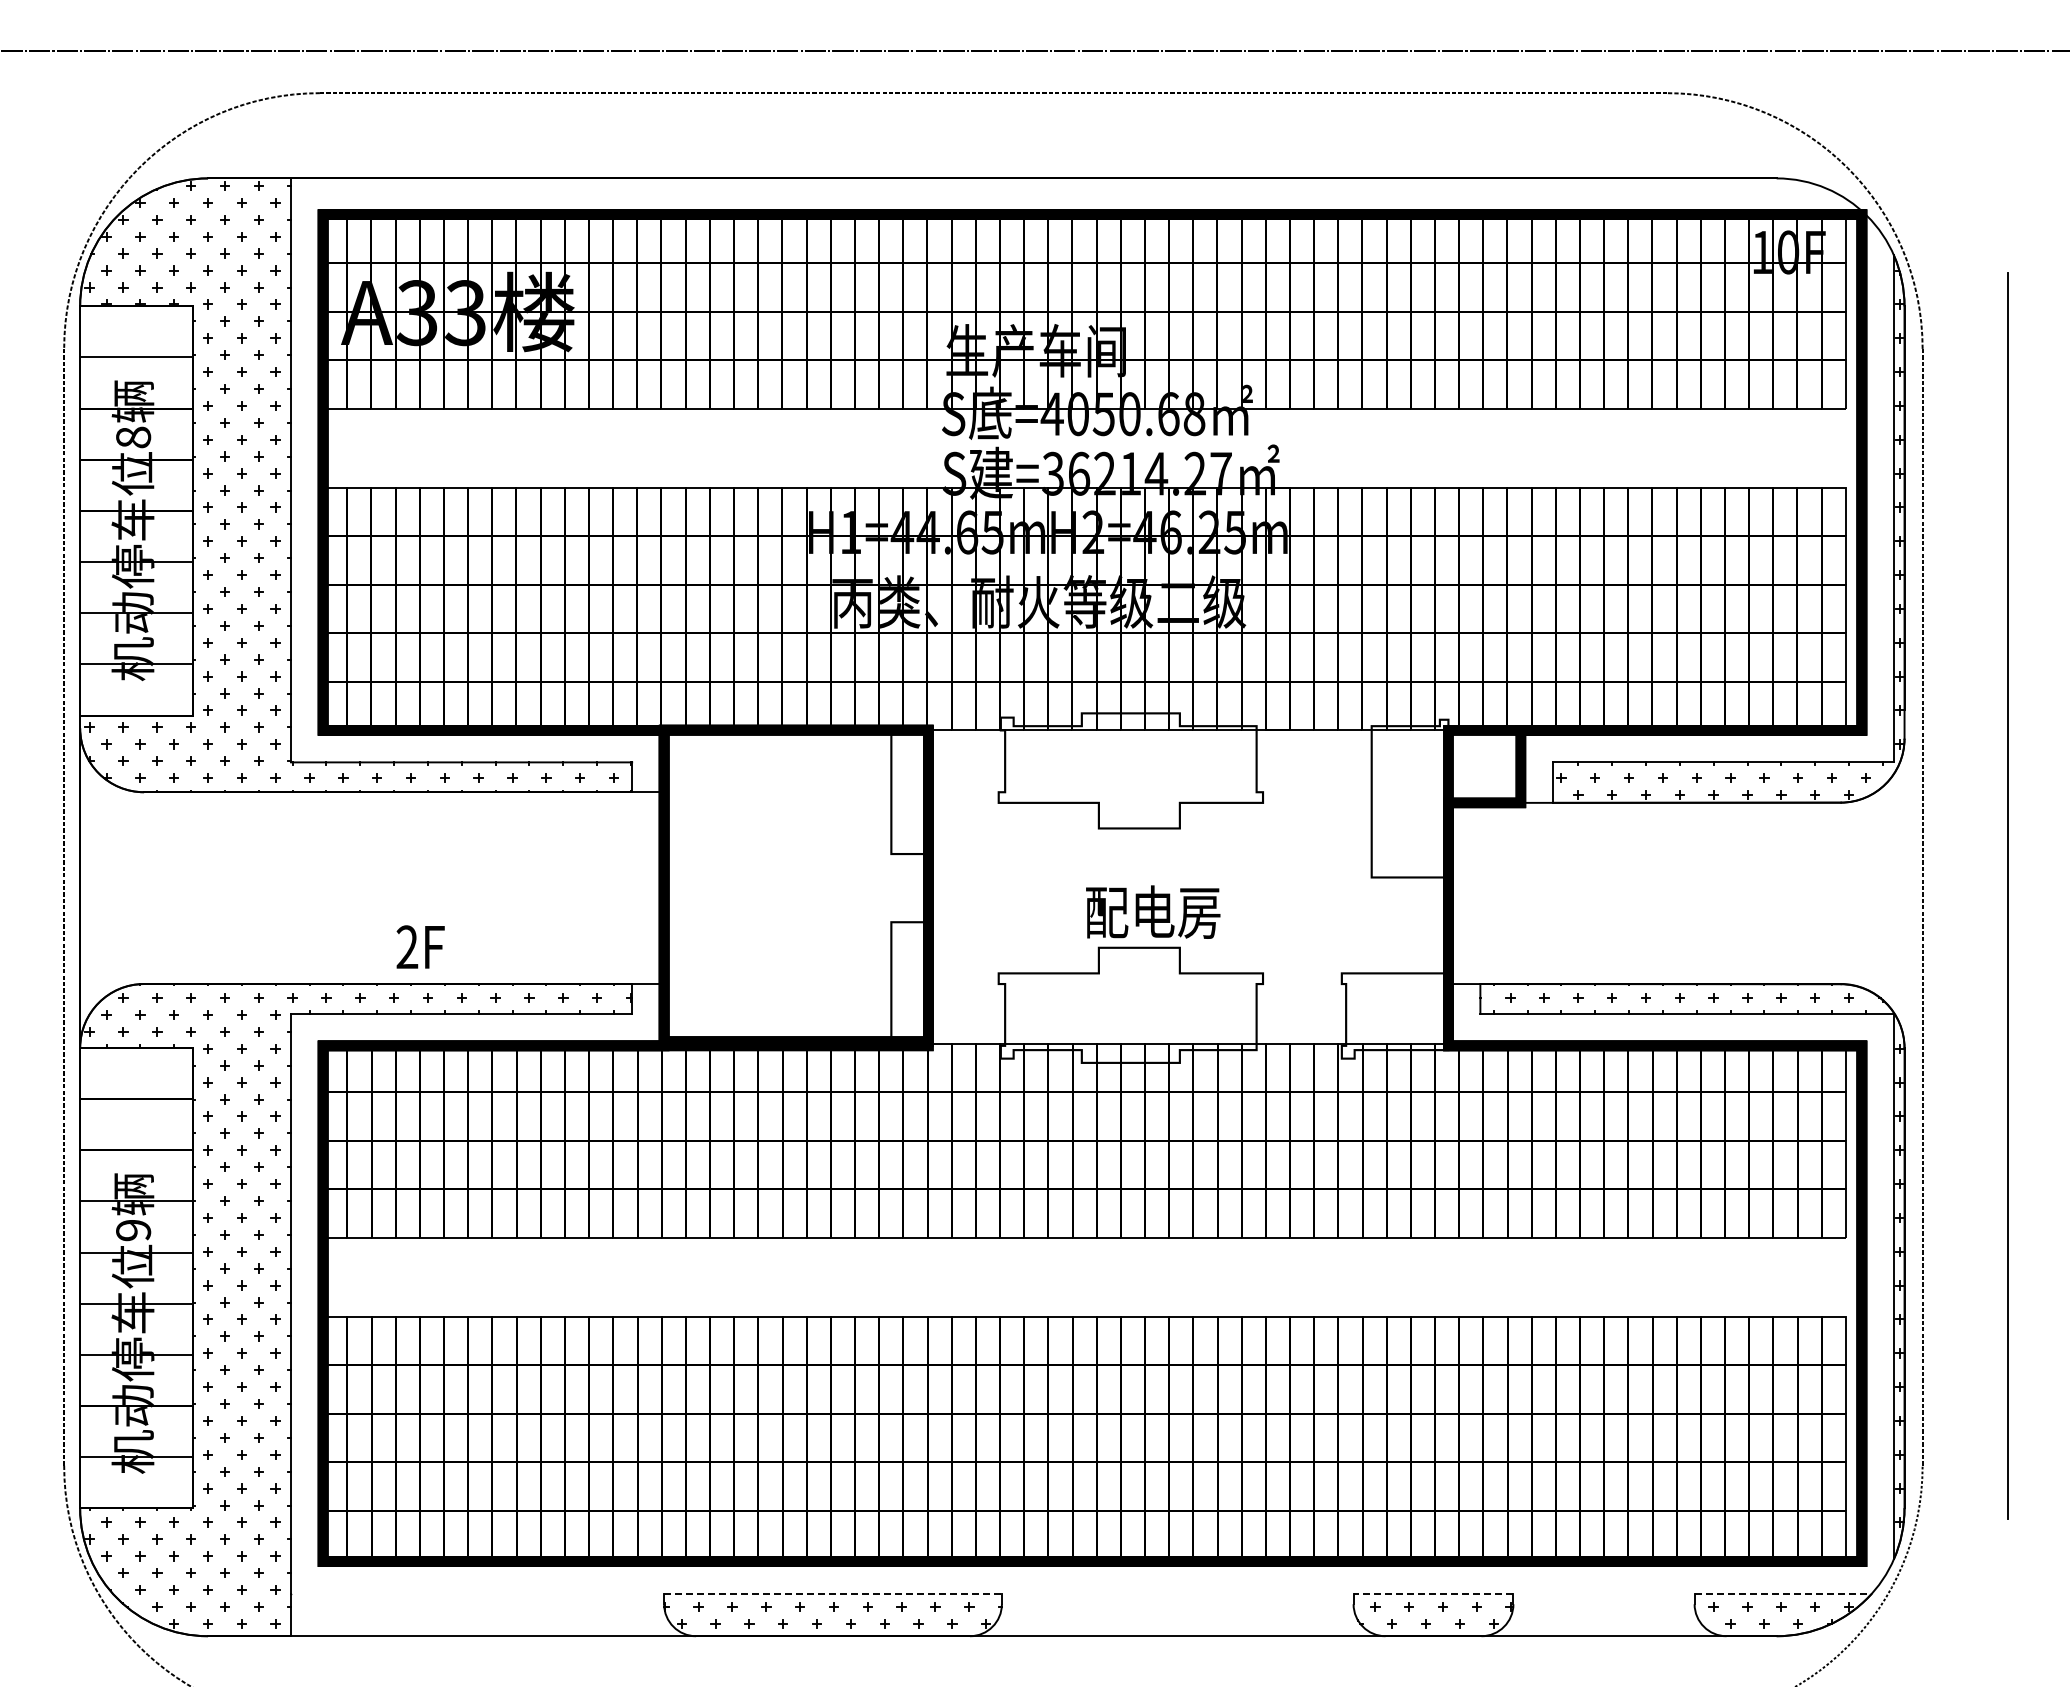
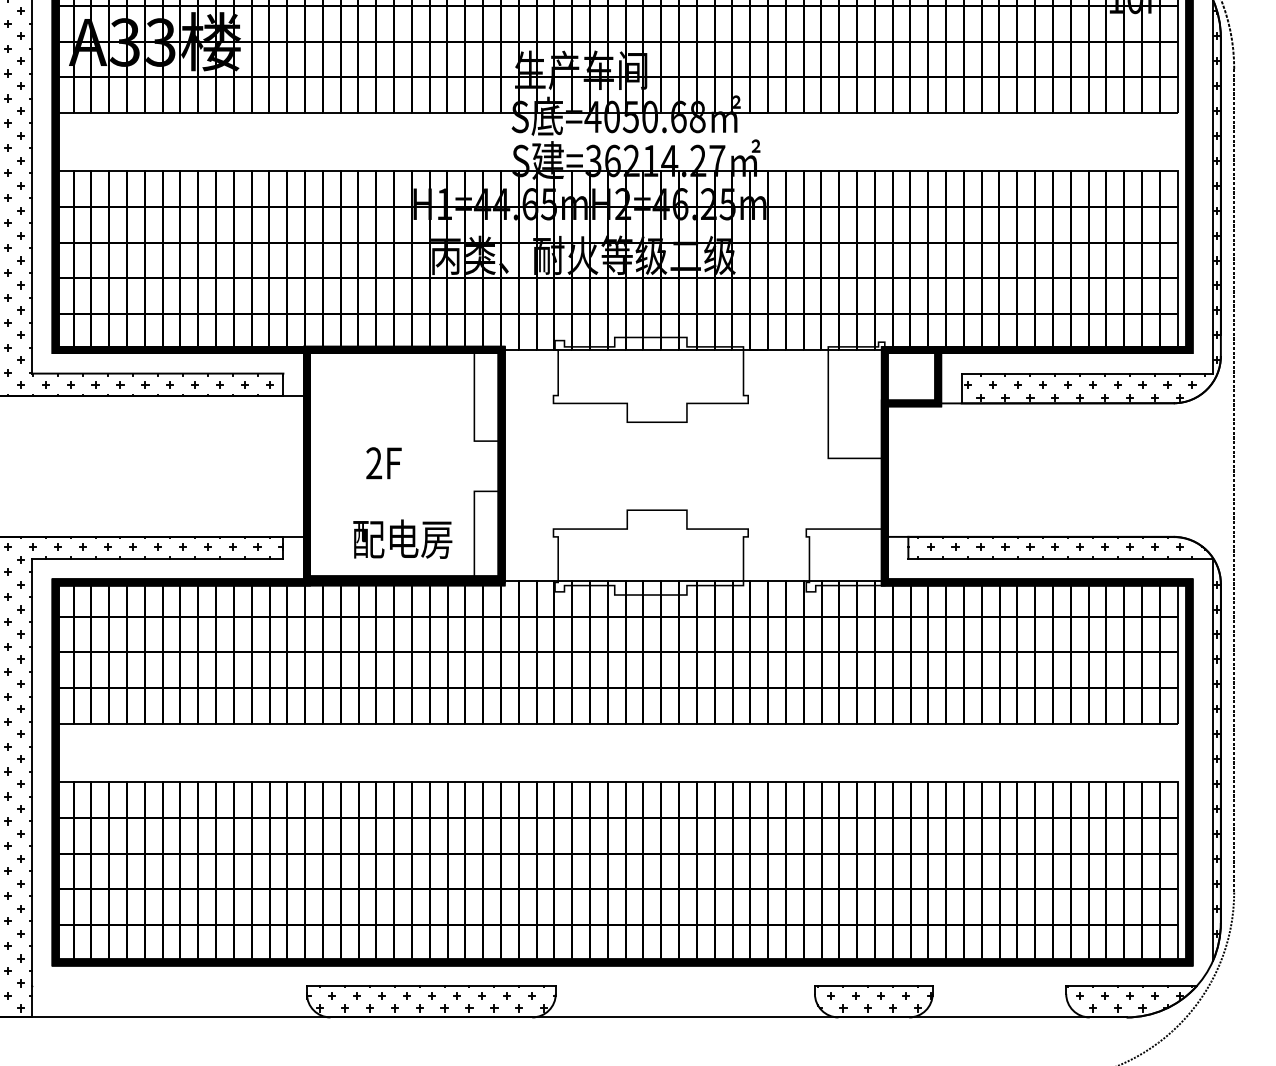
text: (1153, 911) -> (403, 538), moved
text: (420, 946) -> (383, 462), moved
line: (833, 1593) -> (431, 985), dashed -> solid
line: (1433, 1593) -> (873, 985), dashed -> solid
line: (1783, 1593) -> (1131, 985), dashed -> solid

